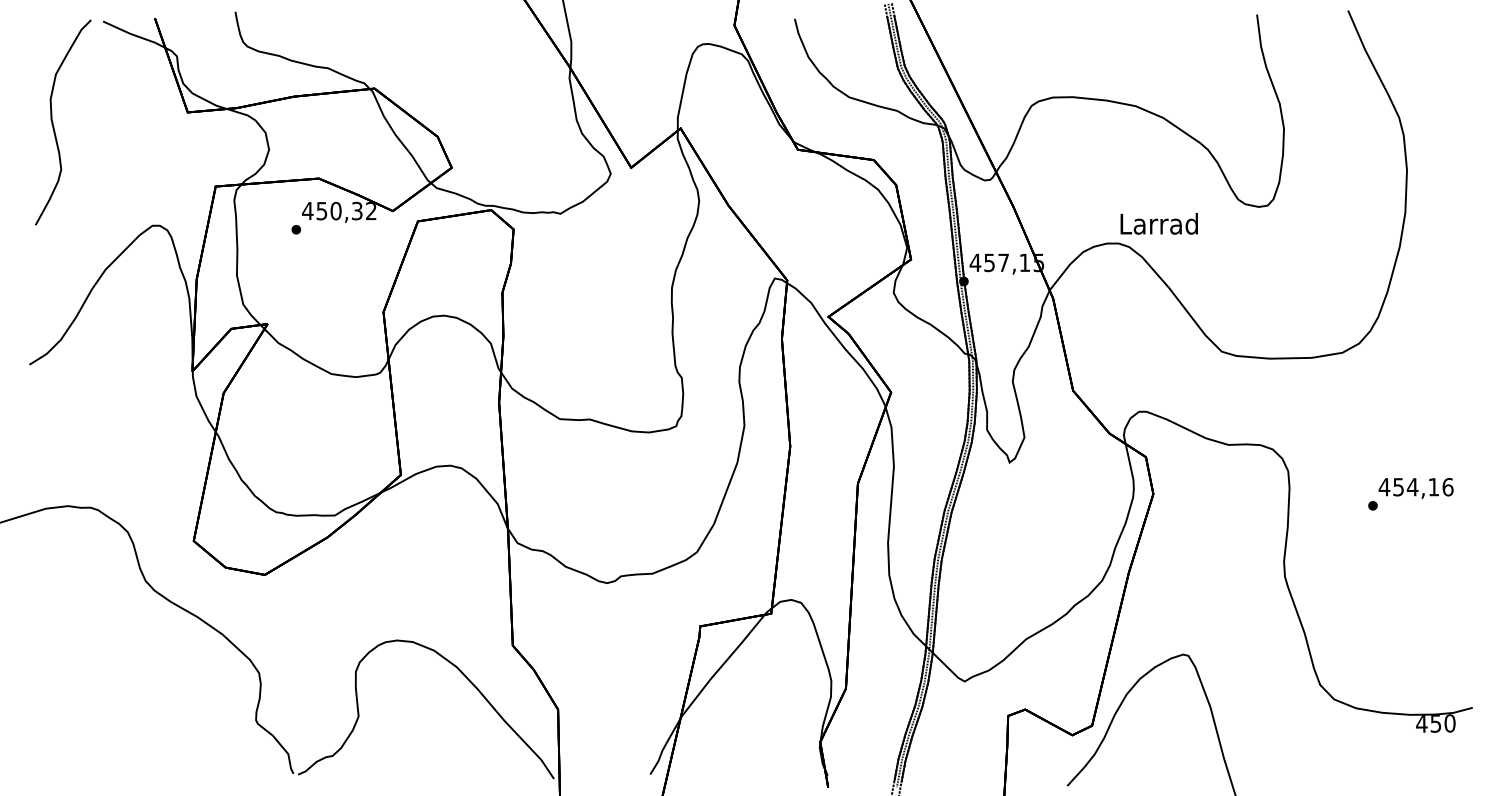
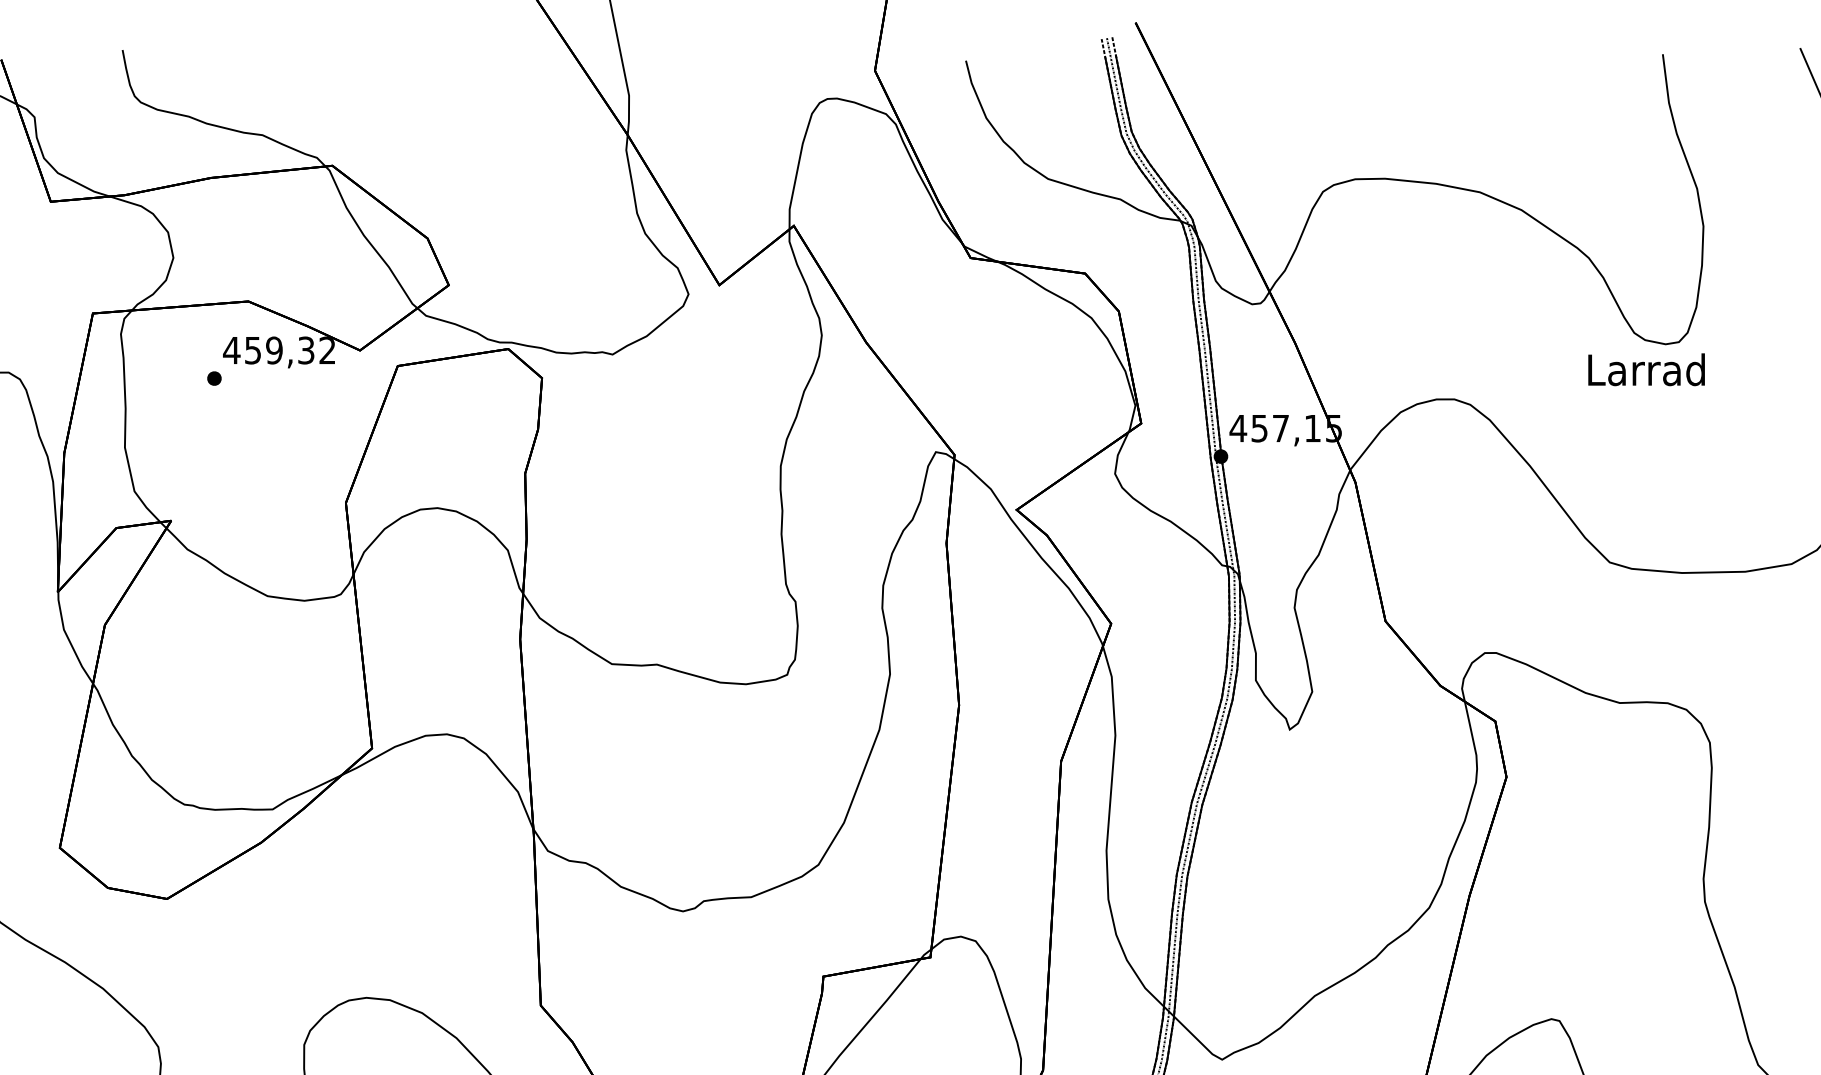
text: (335, 211) -> (273, 351), 450,32 -> 459,32
text: (1158, 223) -> (1645, 369), moved

